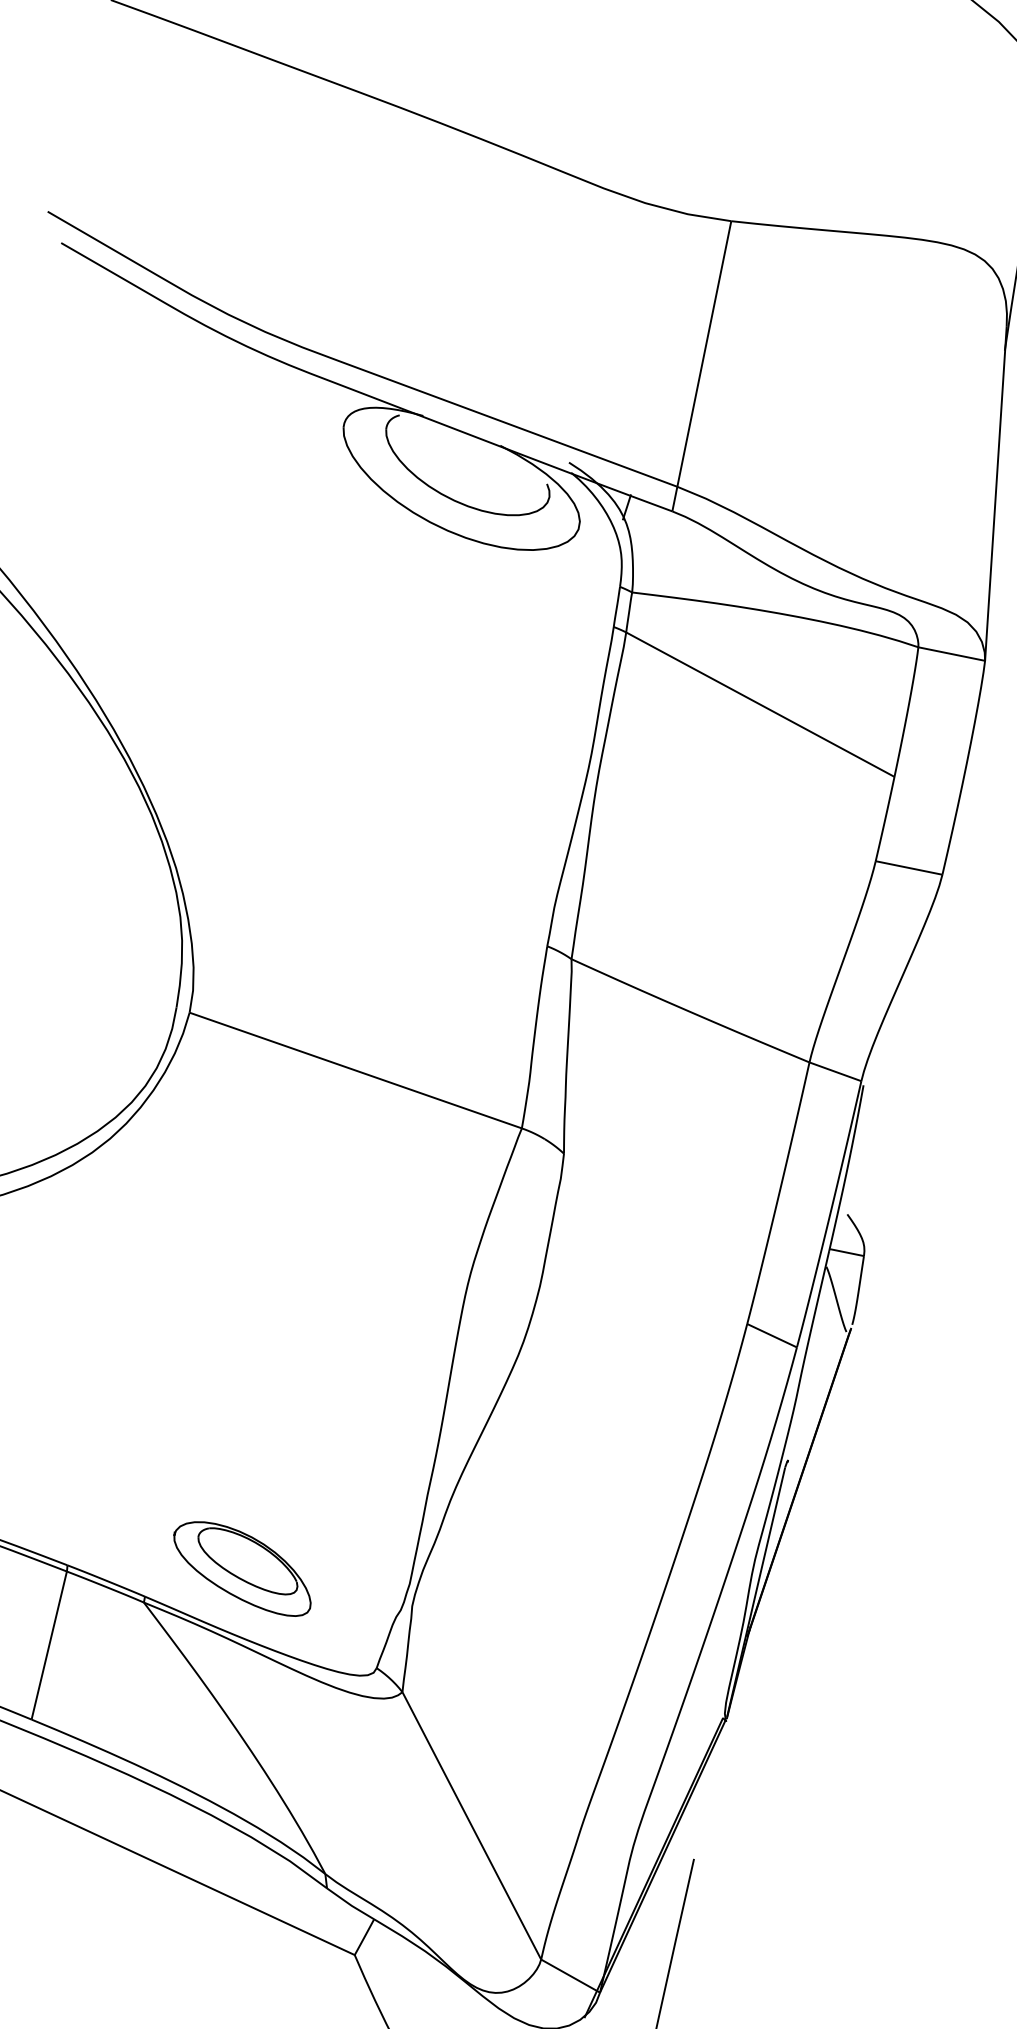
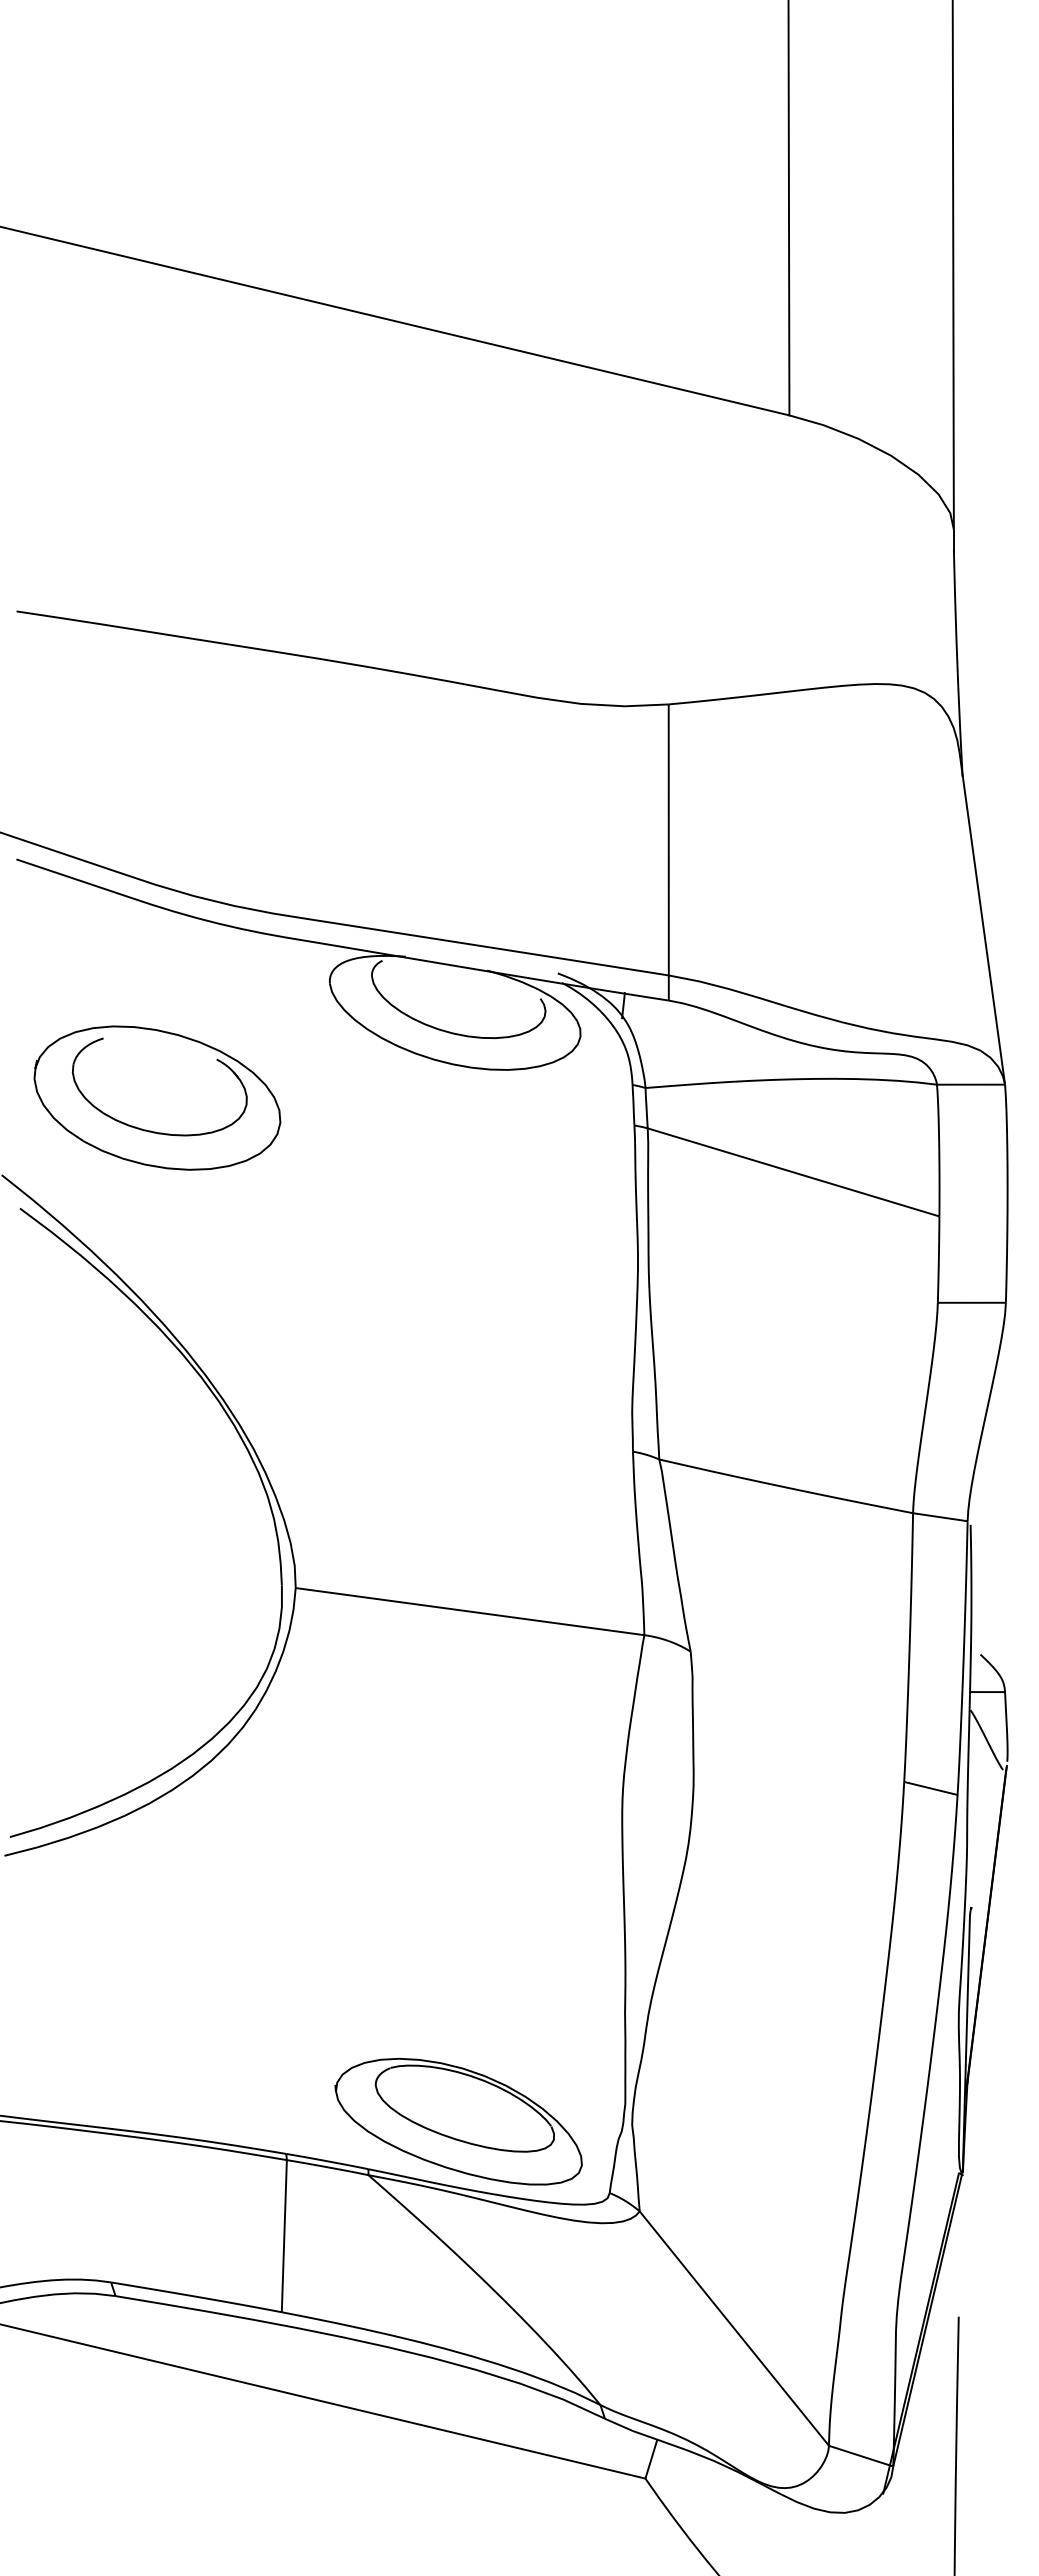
part: (151, 504) -> (157, 1097), added
part: (242, 1567) -> (458, 2121), size x1.67

